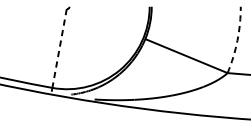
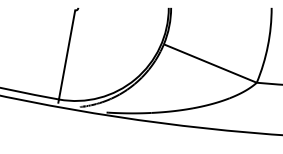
arc: (237, 40) -> (267, 46), dashed -> solid
line: (59, 48) -> (67, 55), dashed -> solid

